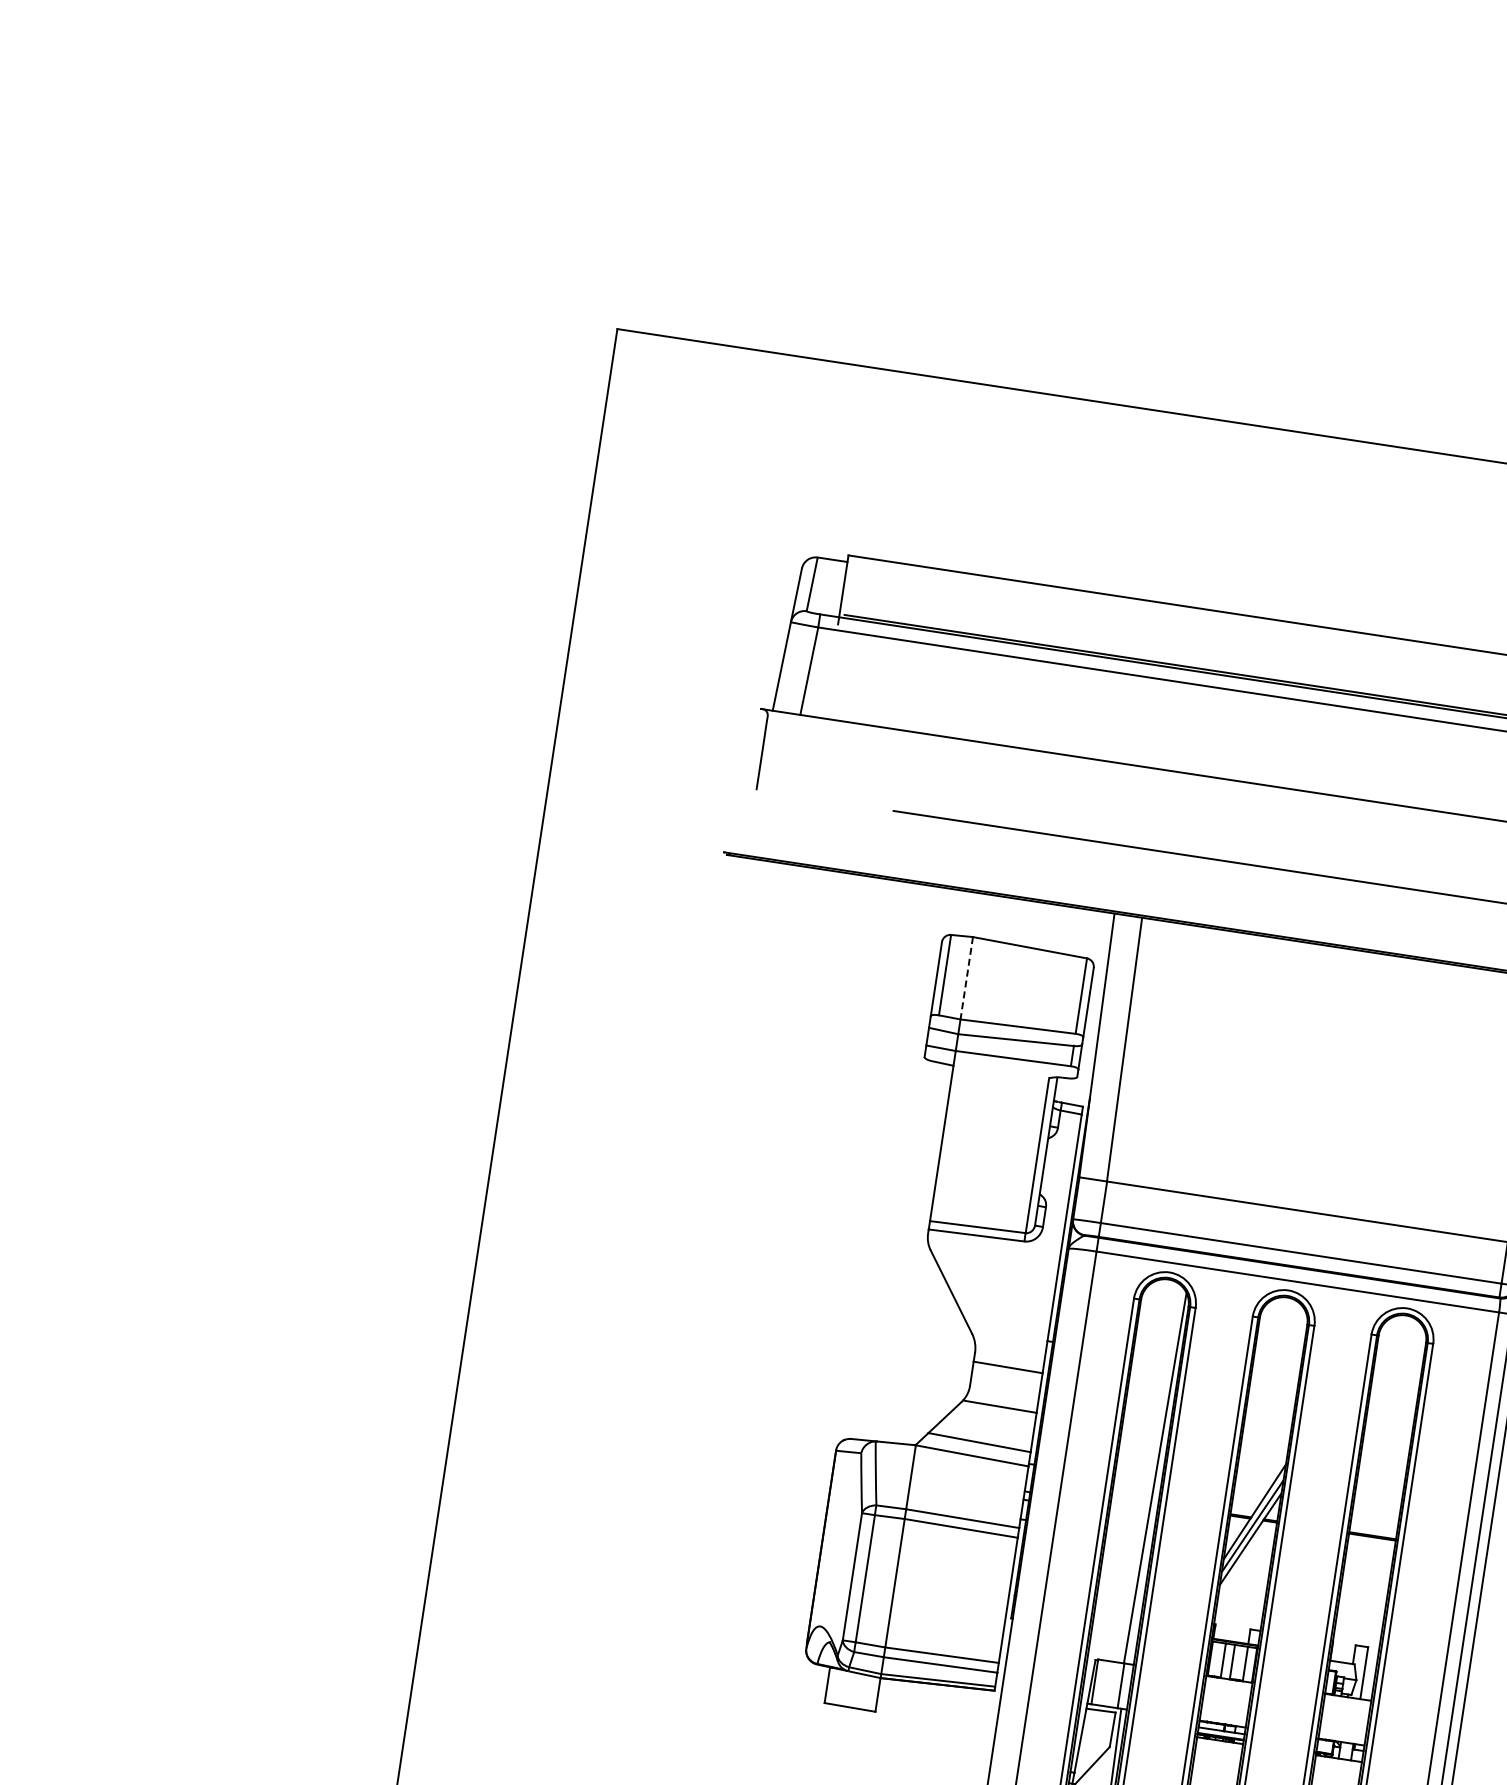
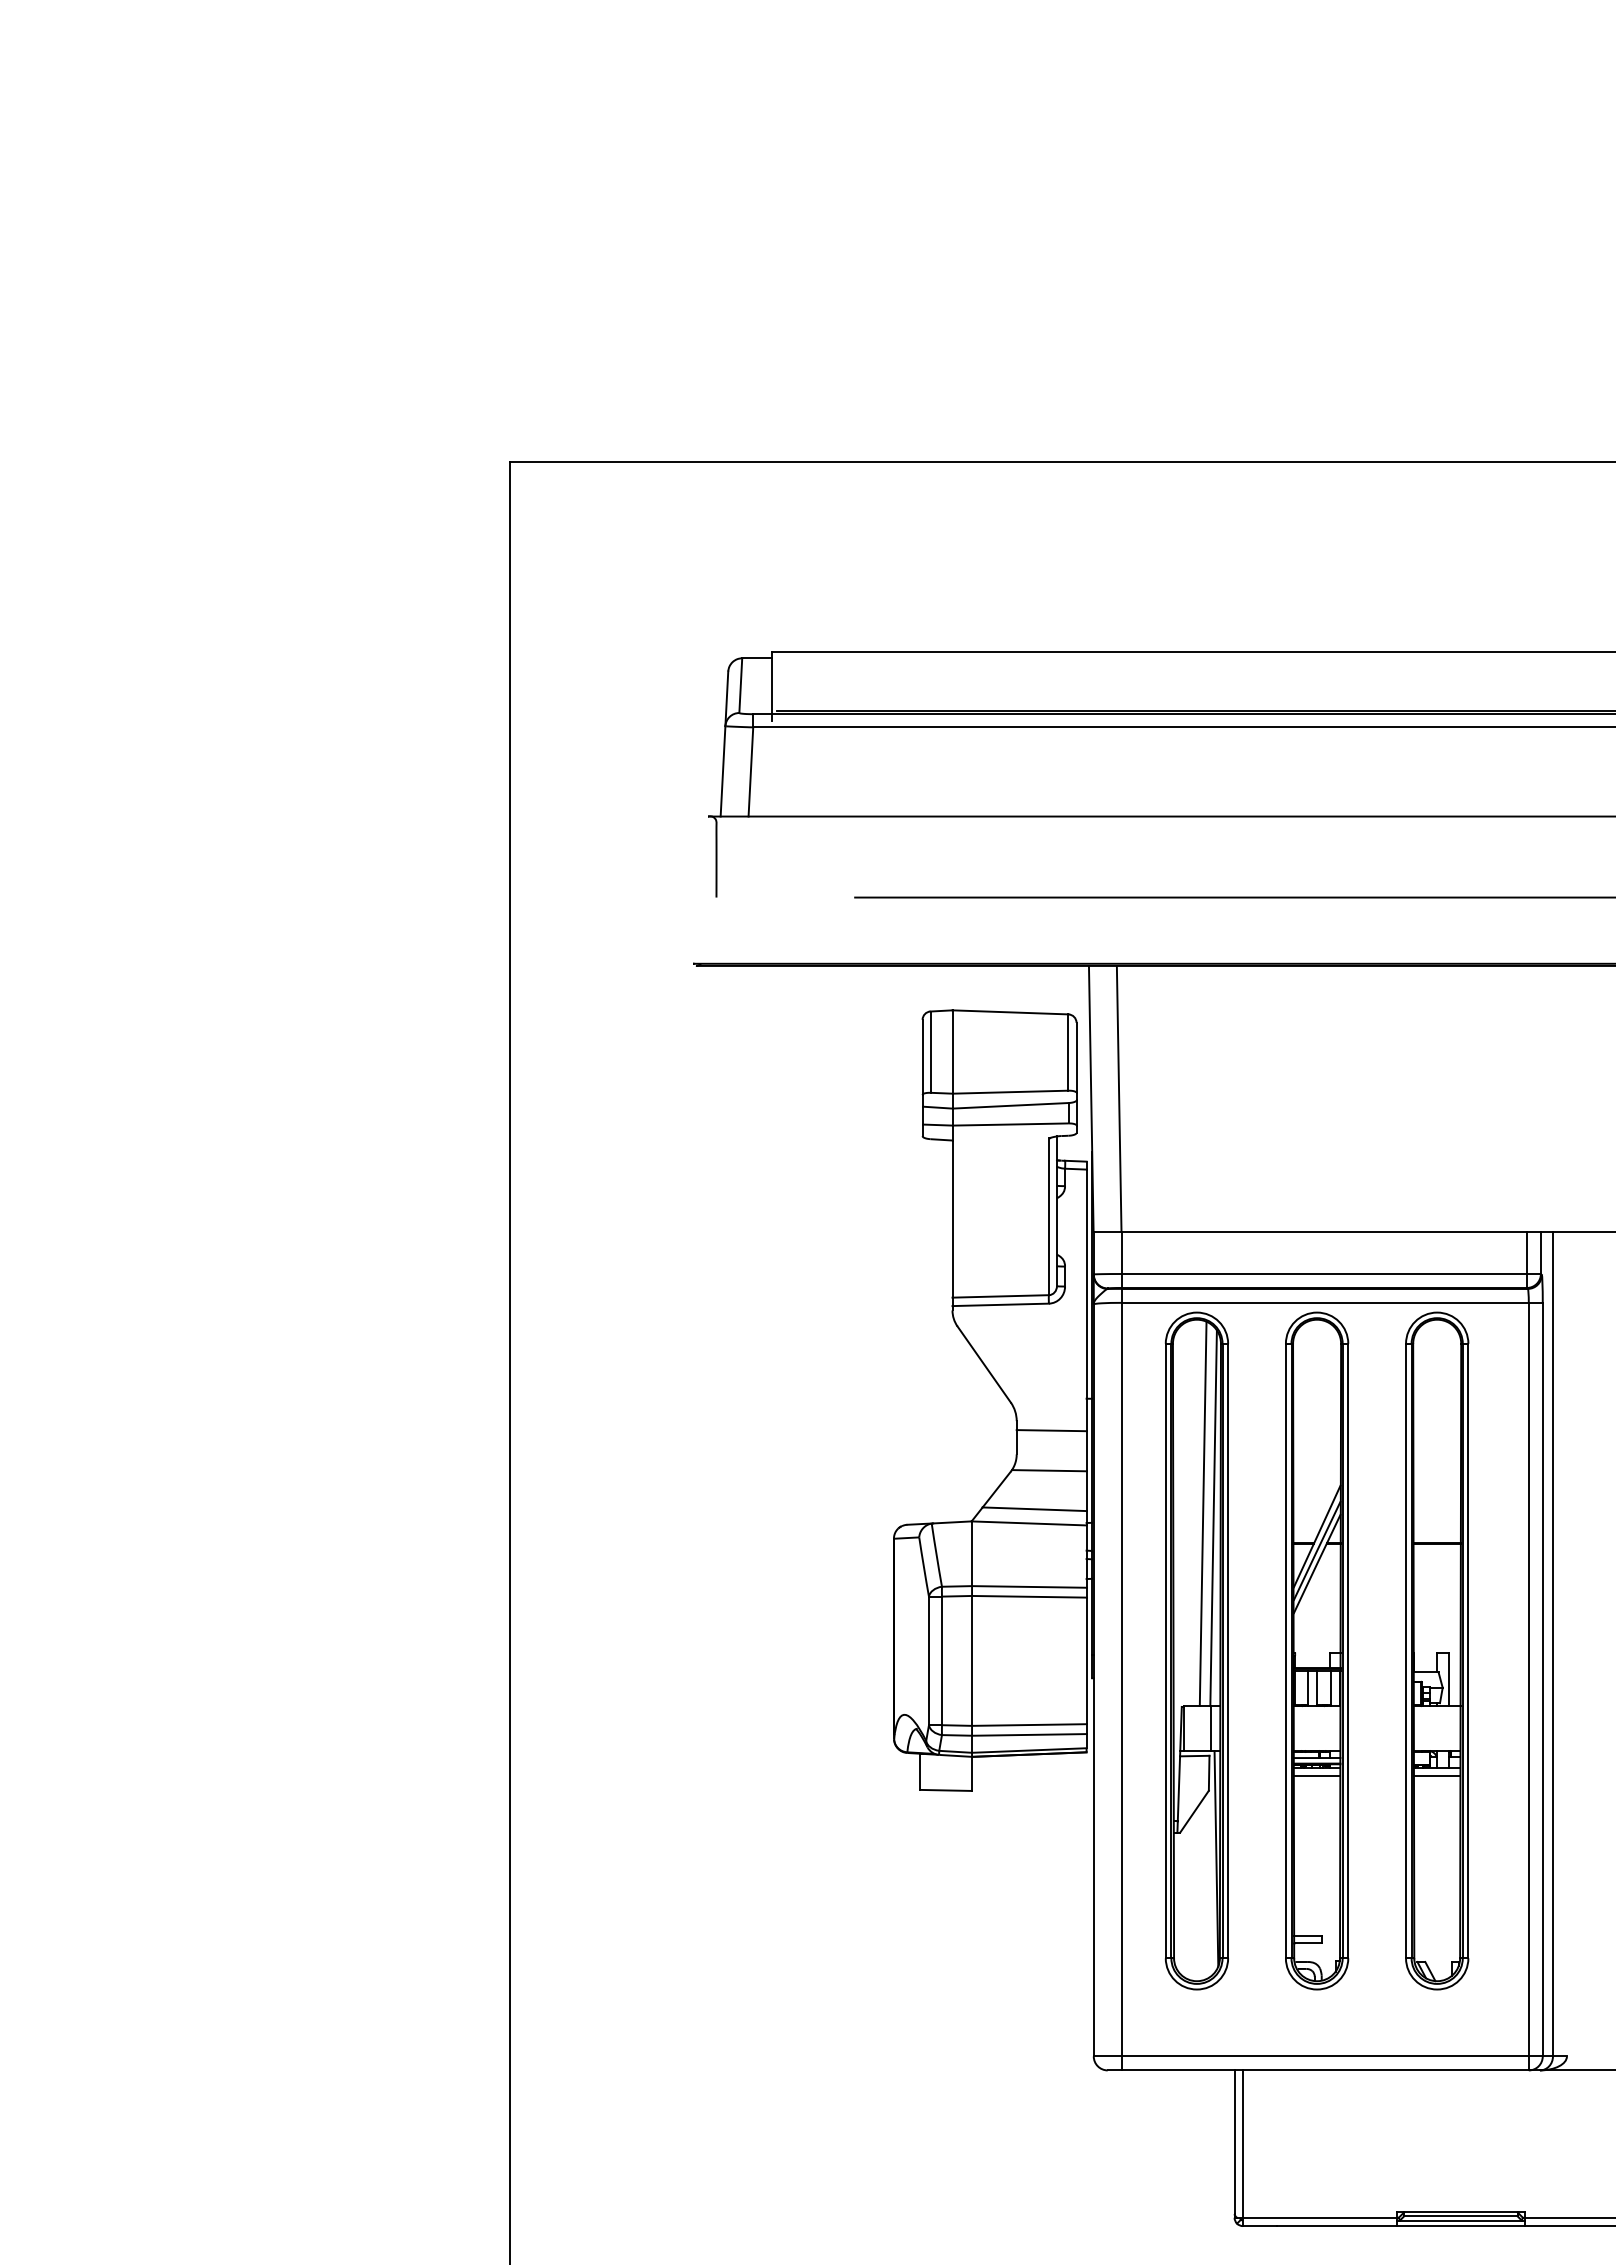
line: (966, 978) -> (952, 1052), dashed -> solid
line: (1144, 1471) -> (1202, 1513), added
line: (1218, 1749) -> (1316, 1776), added
line: (1336, 1766) -> (1436, 1776), added

